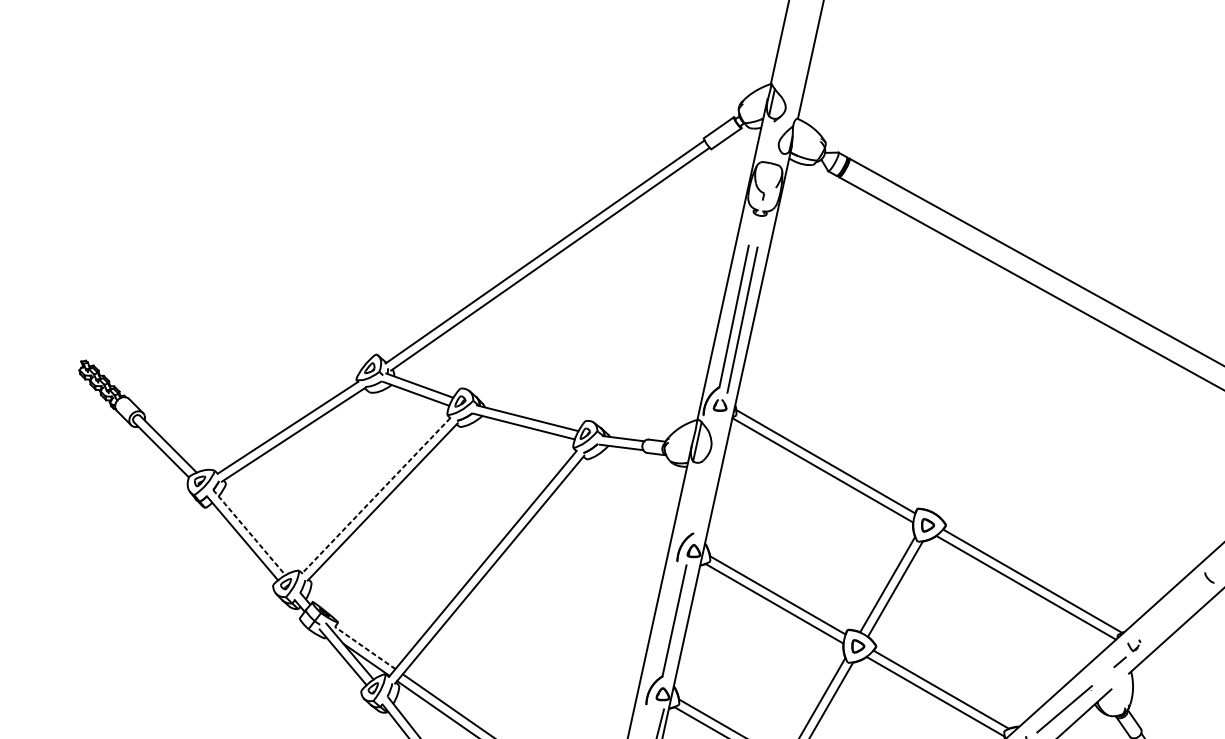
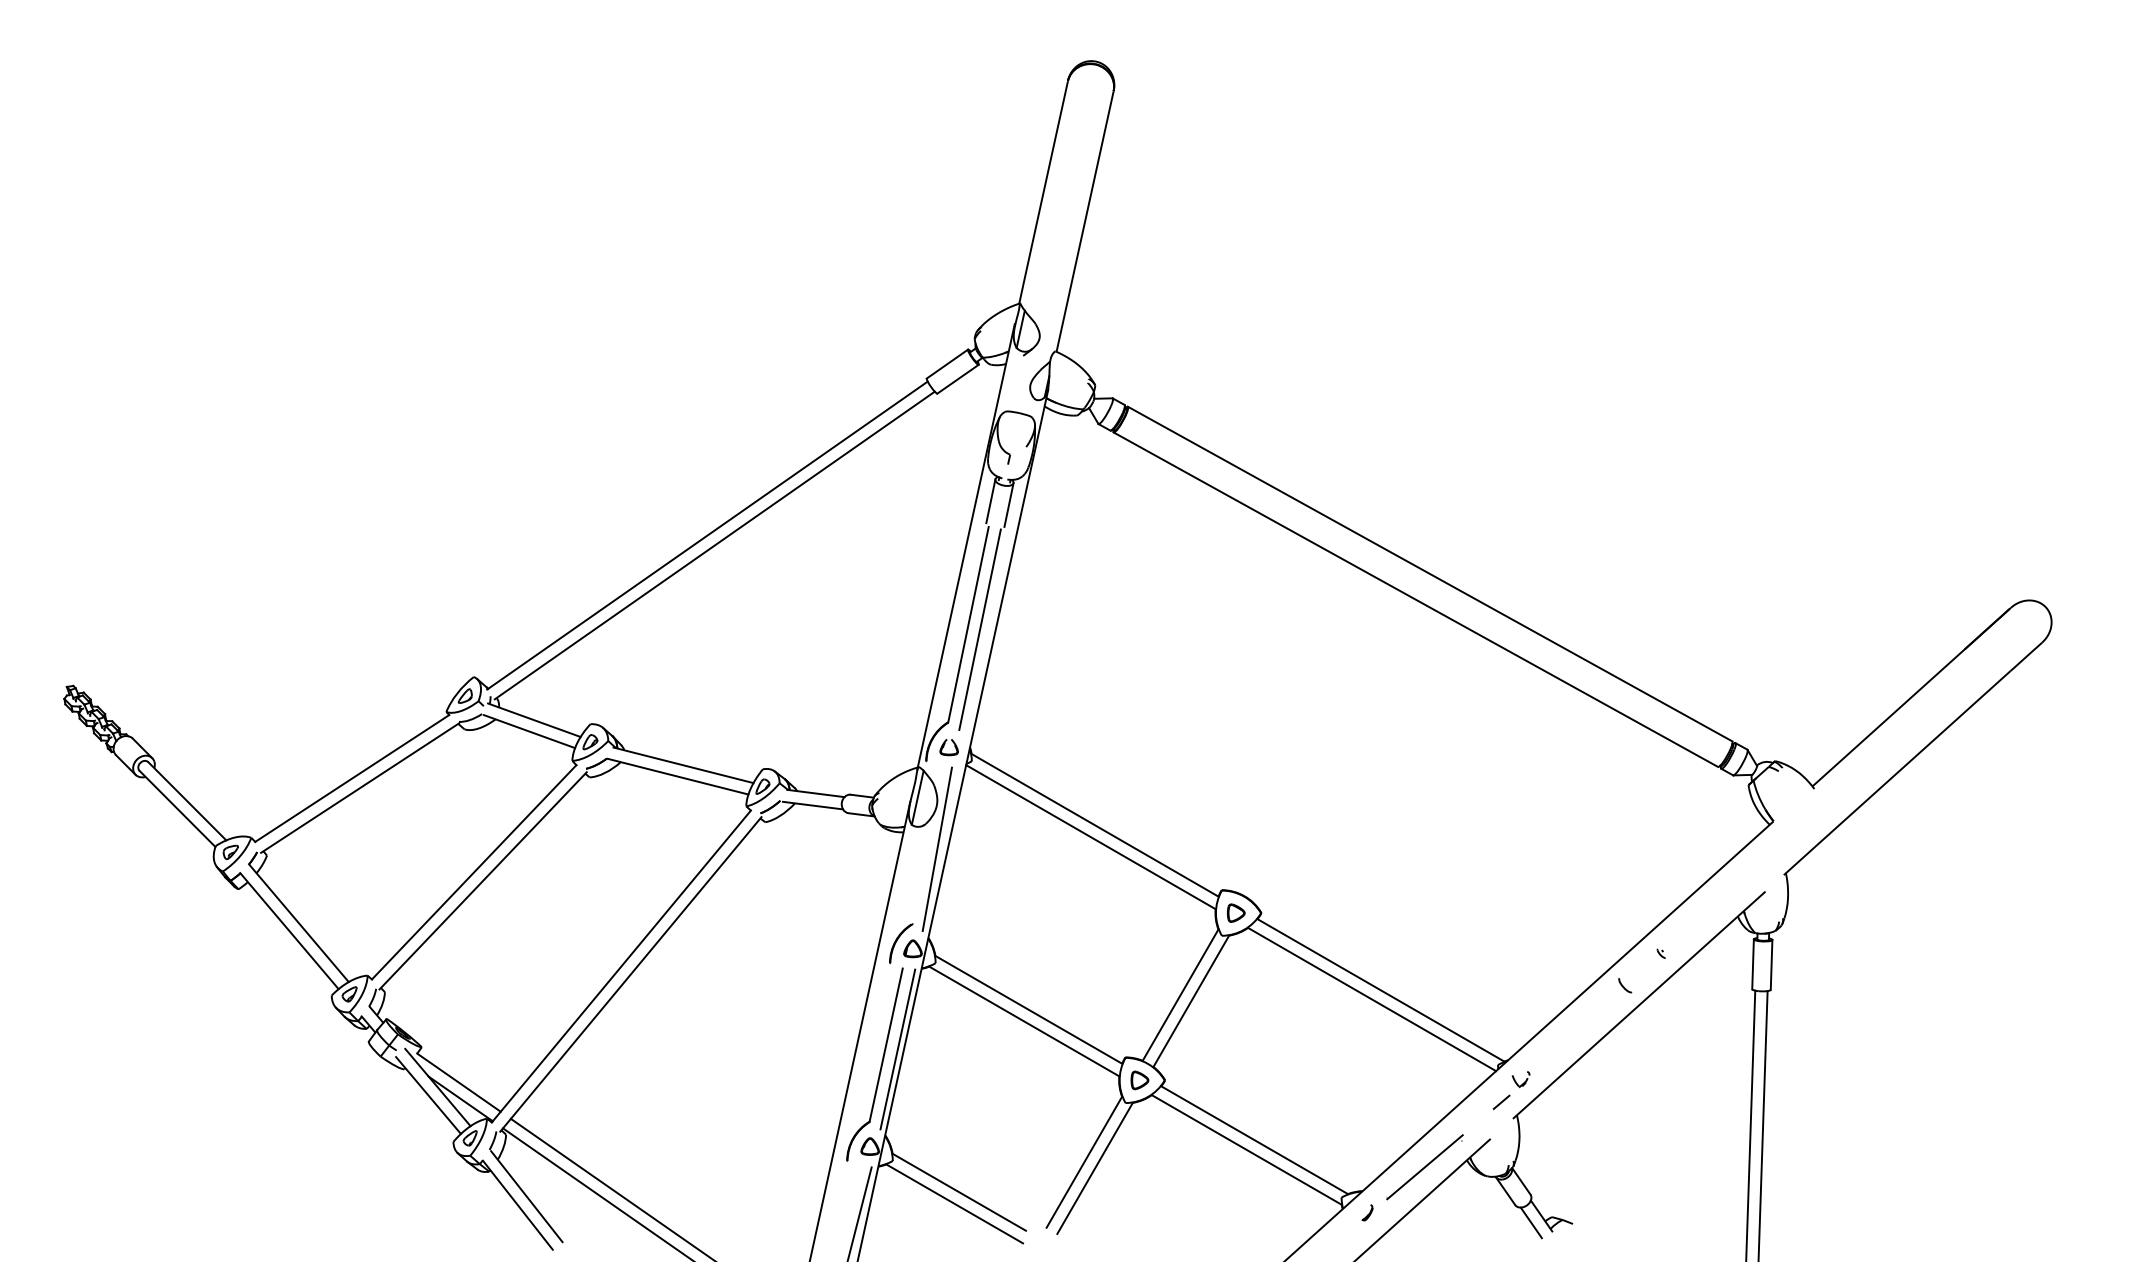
line: (750, 227) -> (990, 501), added
line: (763, 229) -> (1008, 504), added
line: (710, 479) -> (936, 849), added
line: (375, 495) -> (473, 872), dashed -> solid
line: (249, 532) -> (299, 923), dashed -> solid
line: (682, 624) -> (897, 1049), added
line: (365, 647) -> (459, 1082), dashed -> solid

